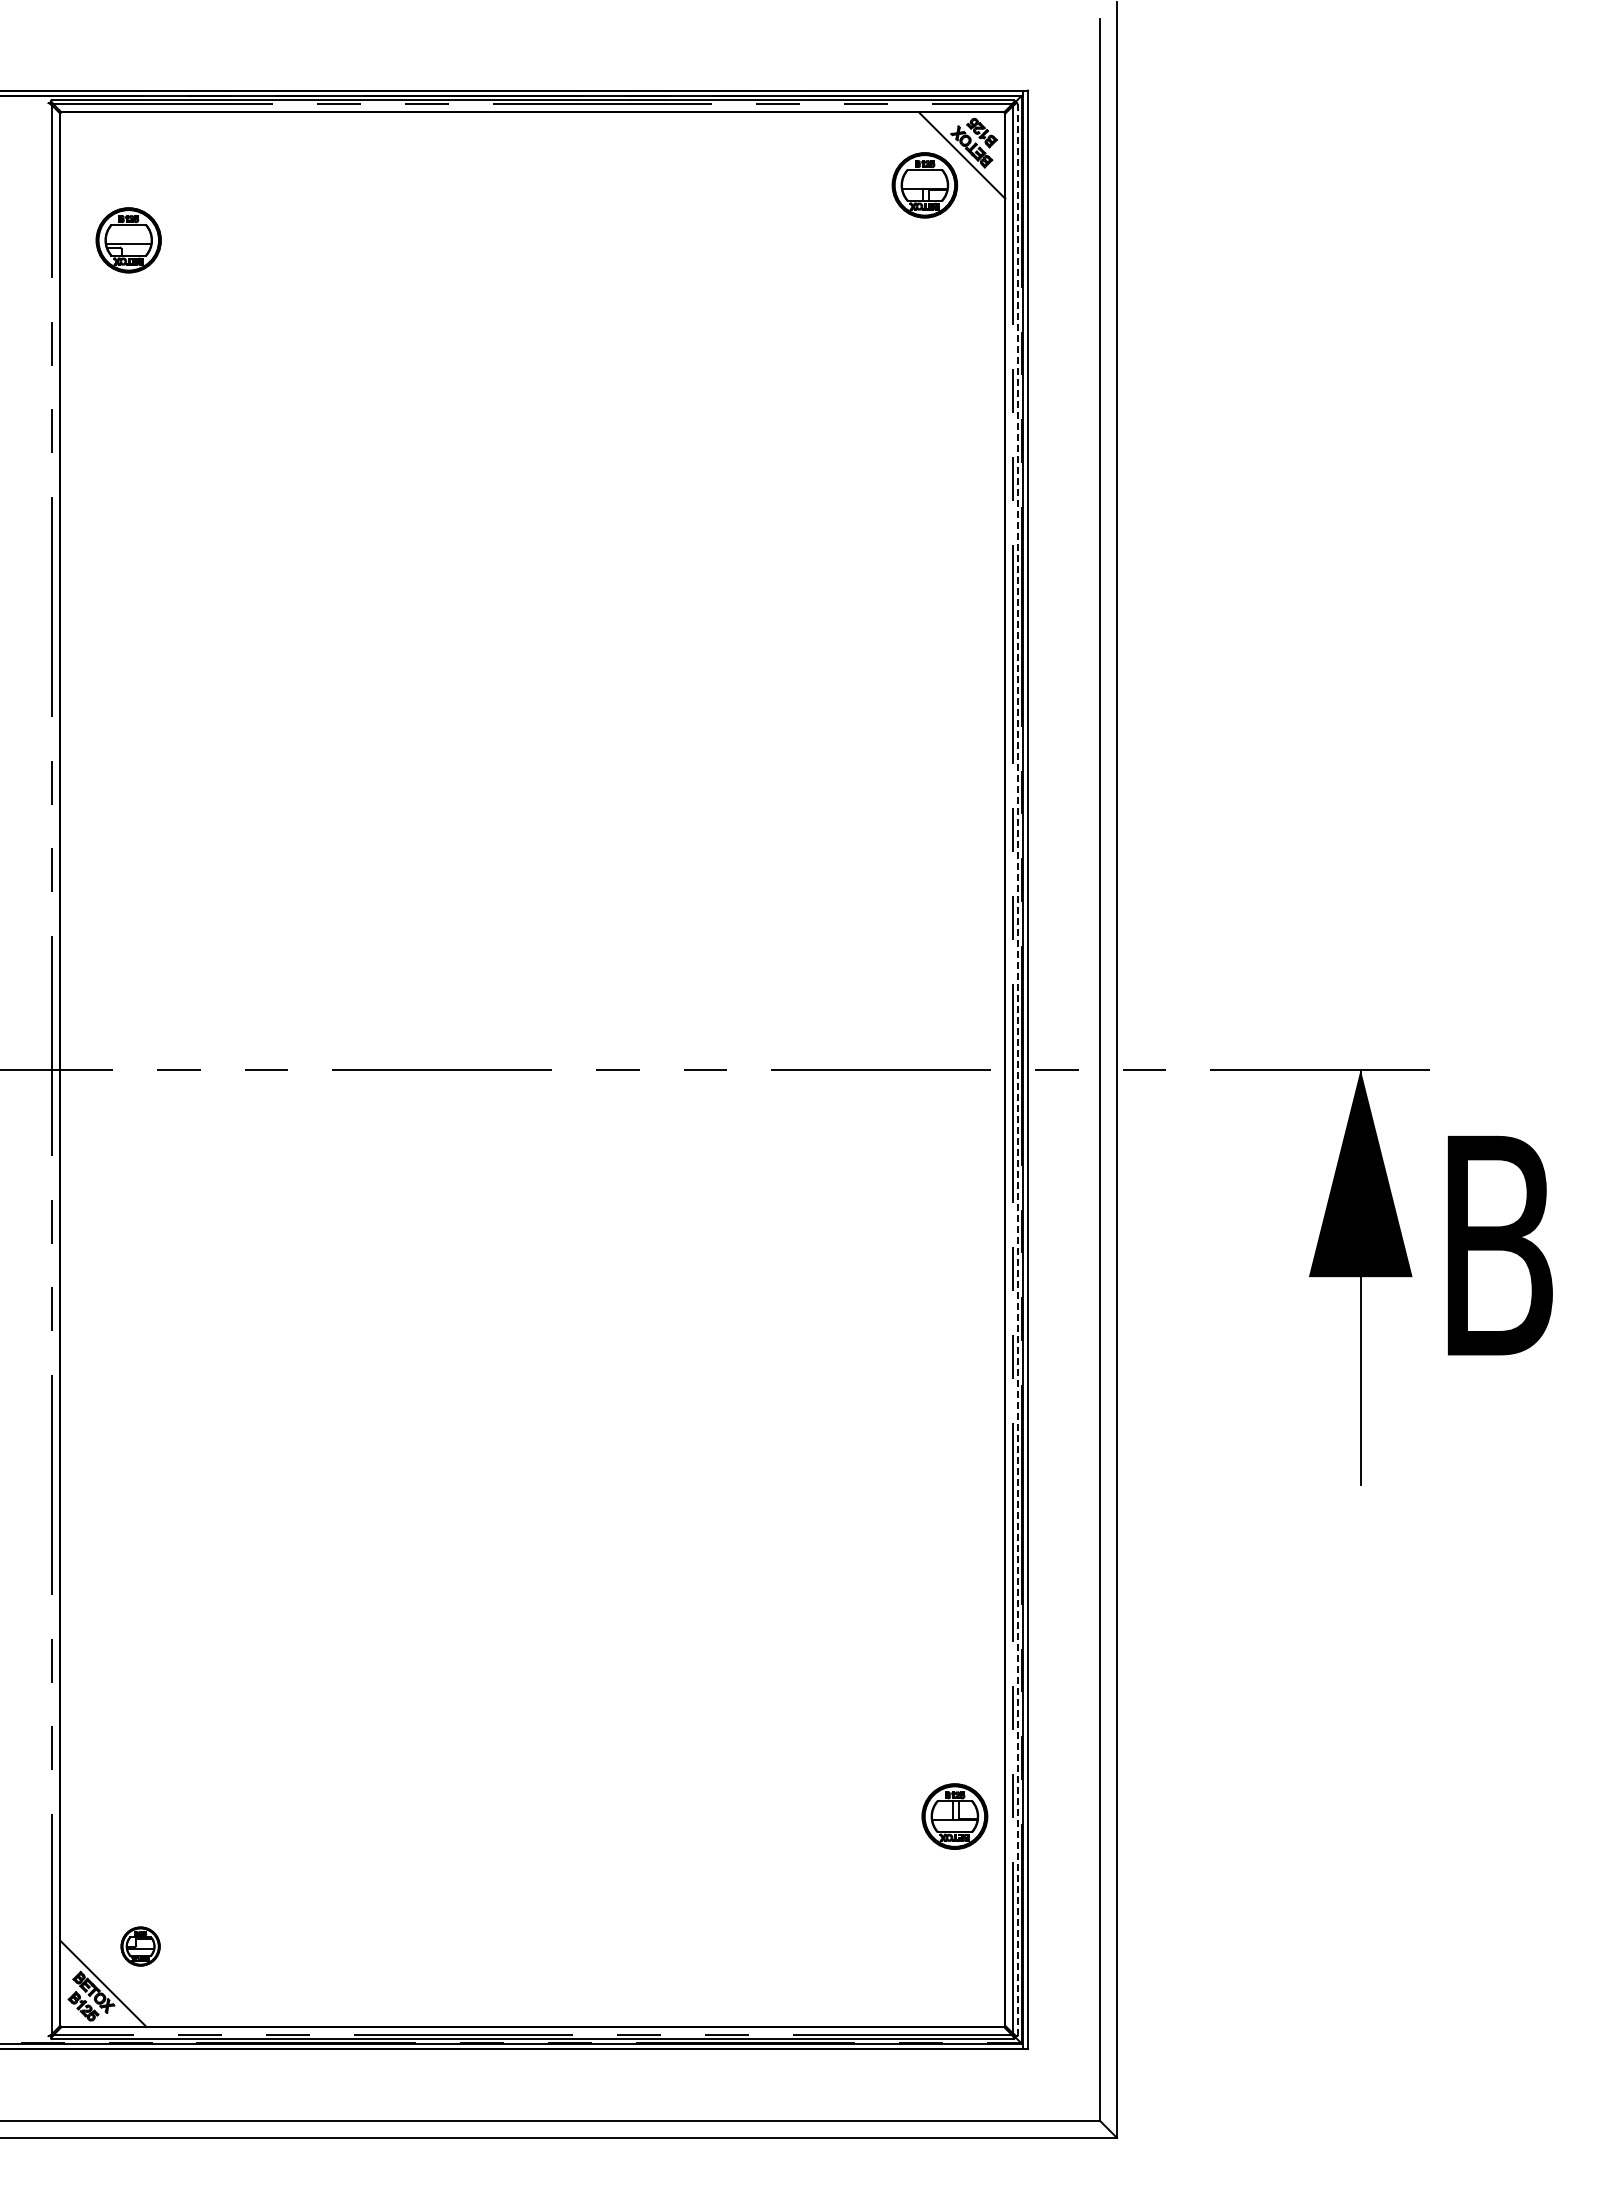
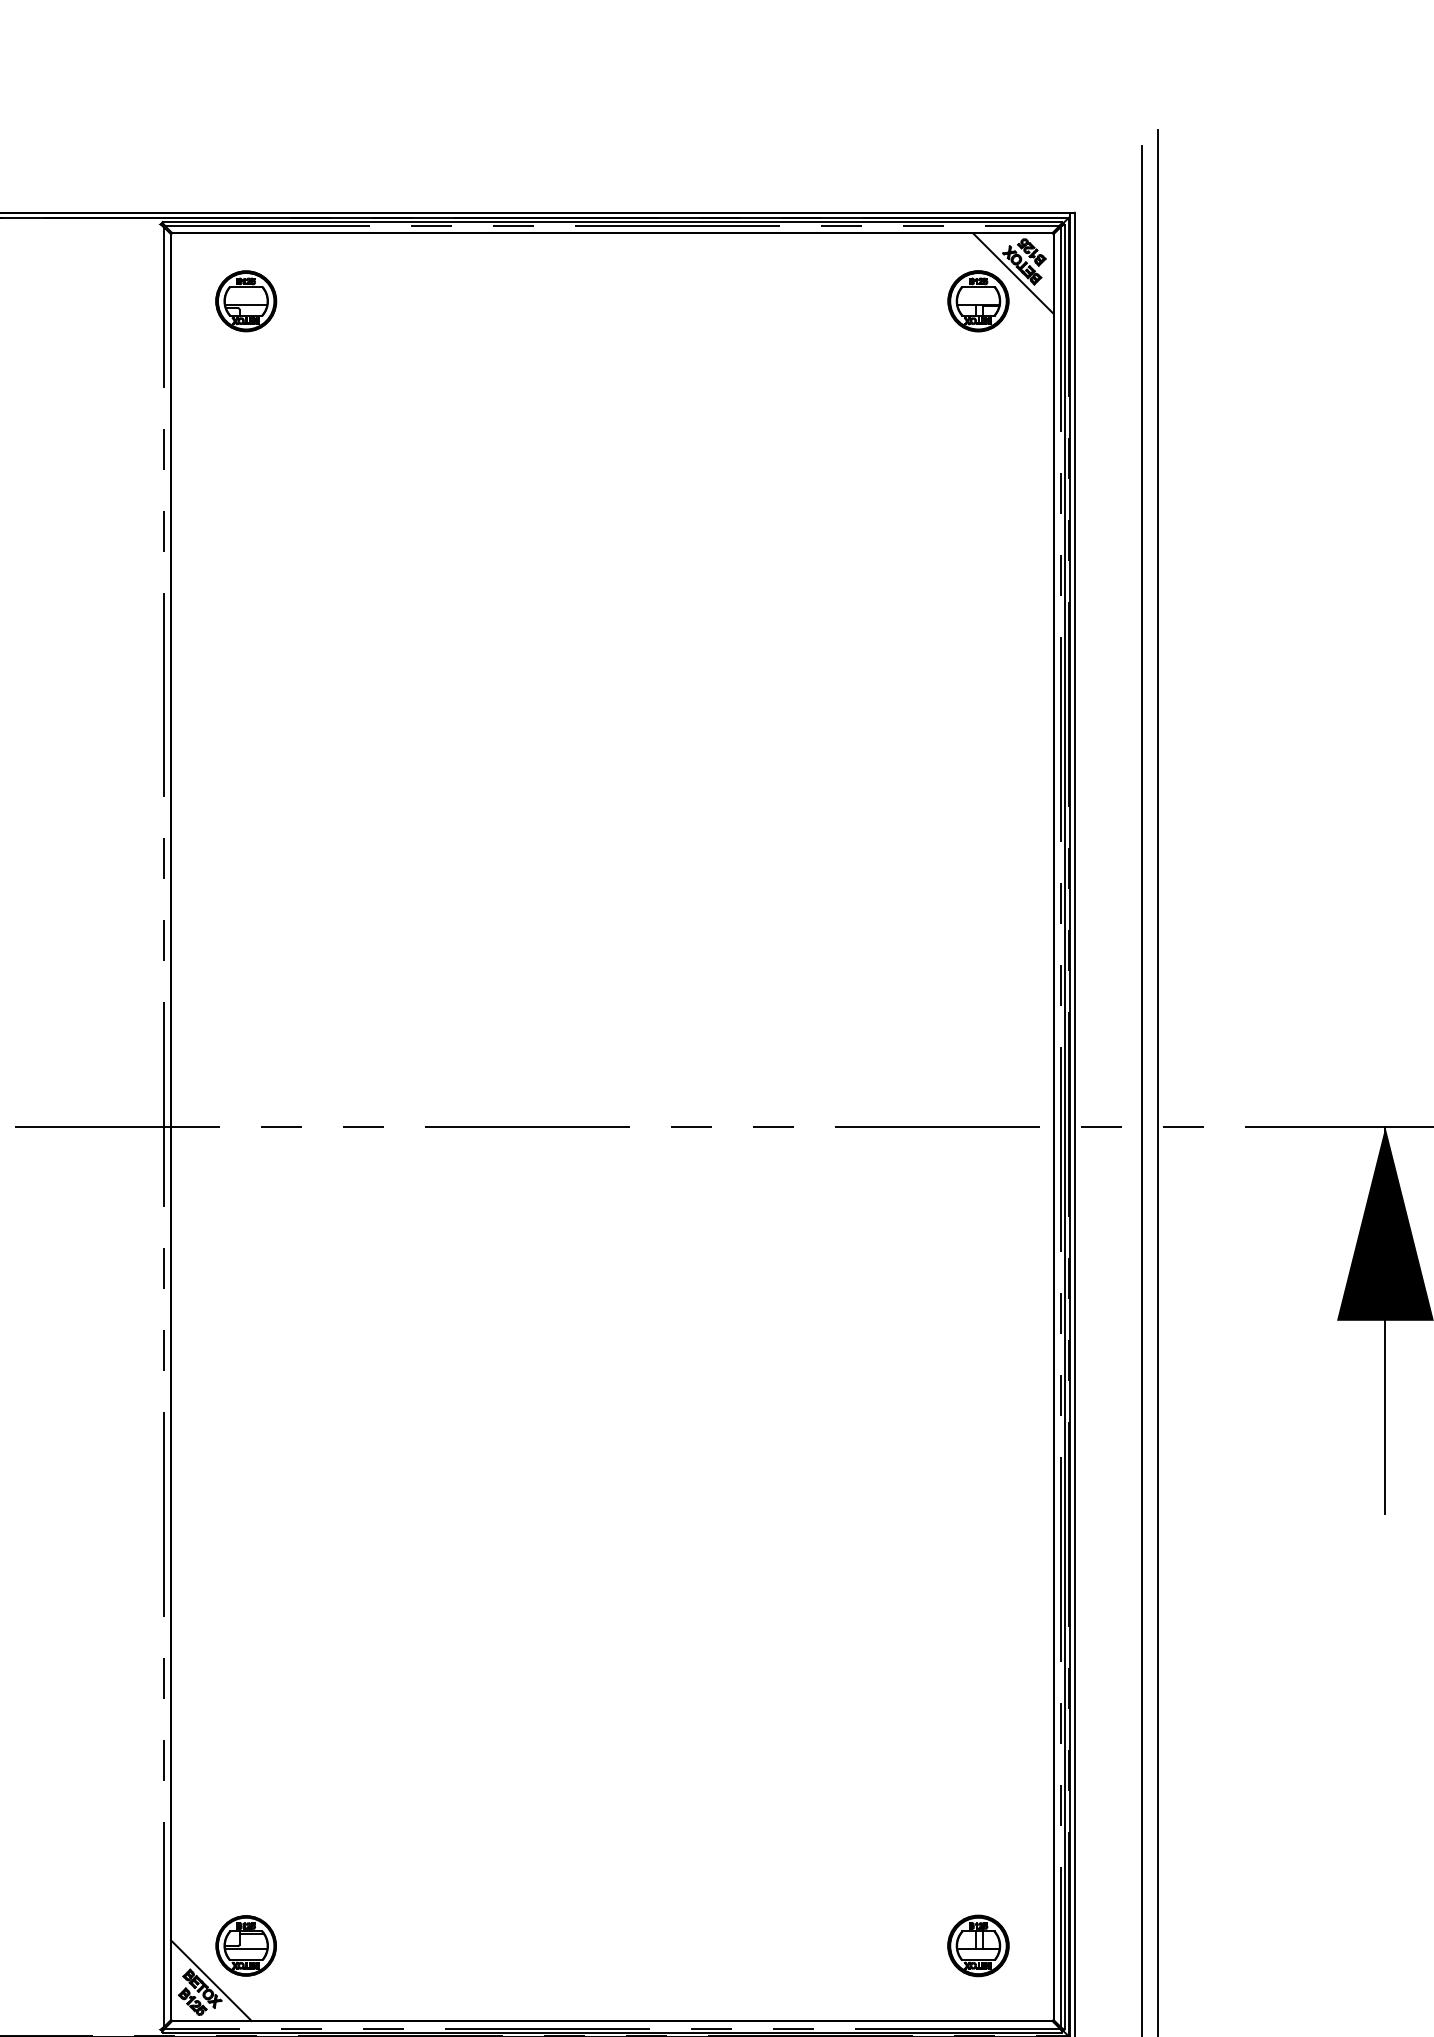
part: (128, 240) -> (245, 301), moved
line: (1017, 1069) -> (1064, 1126), dashed -> solid
part: (954, 1816) -> (978, 1945), moved
part: (140, 1946) -> (245, 1945), size x1.67

